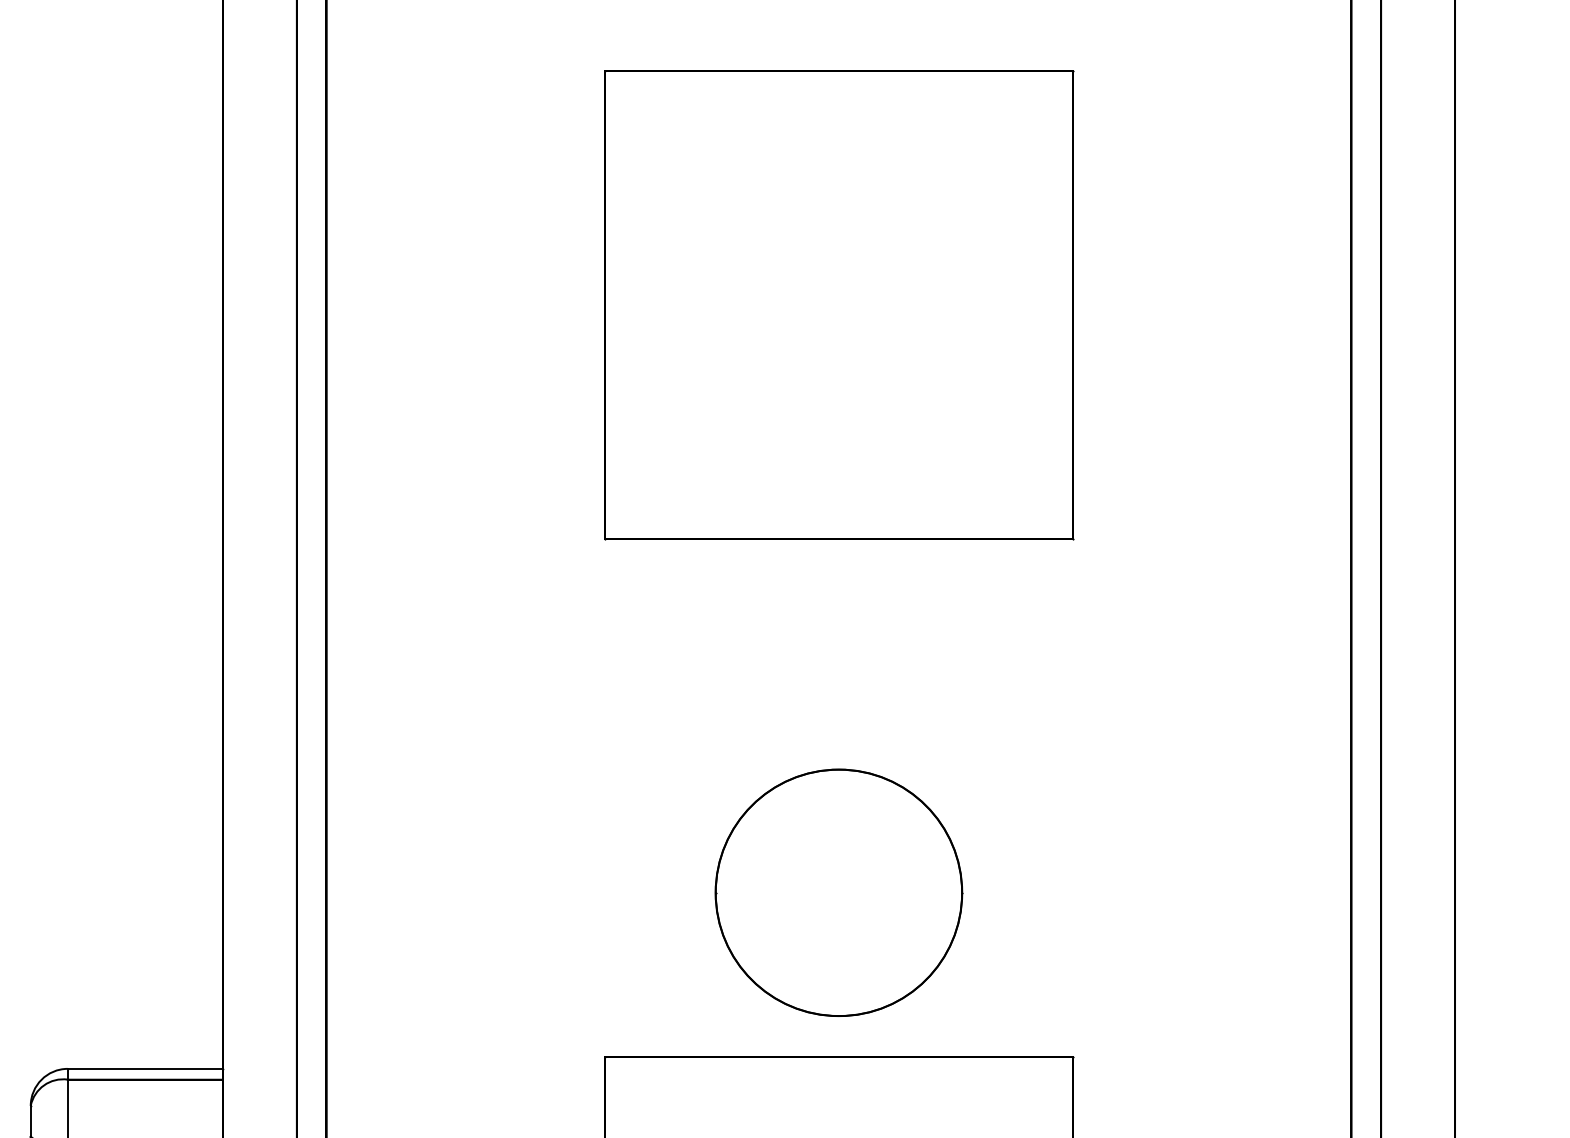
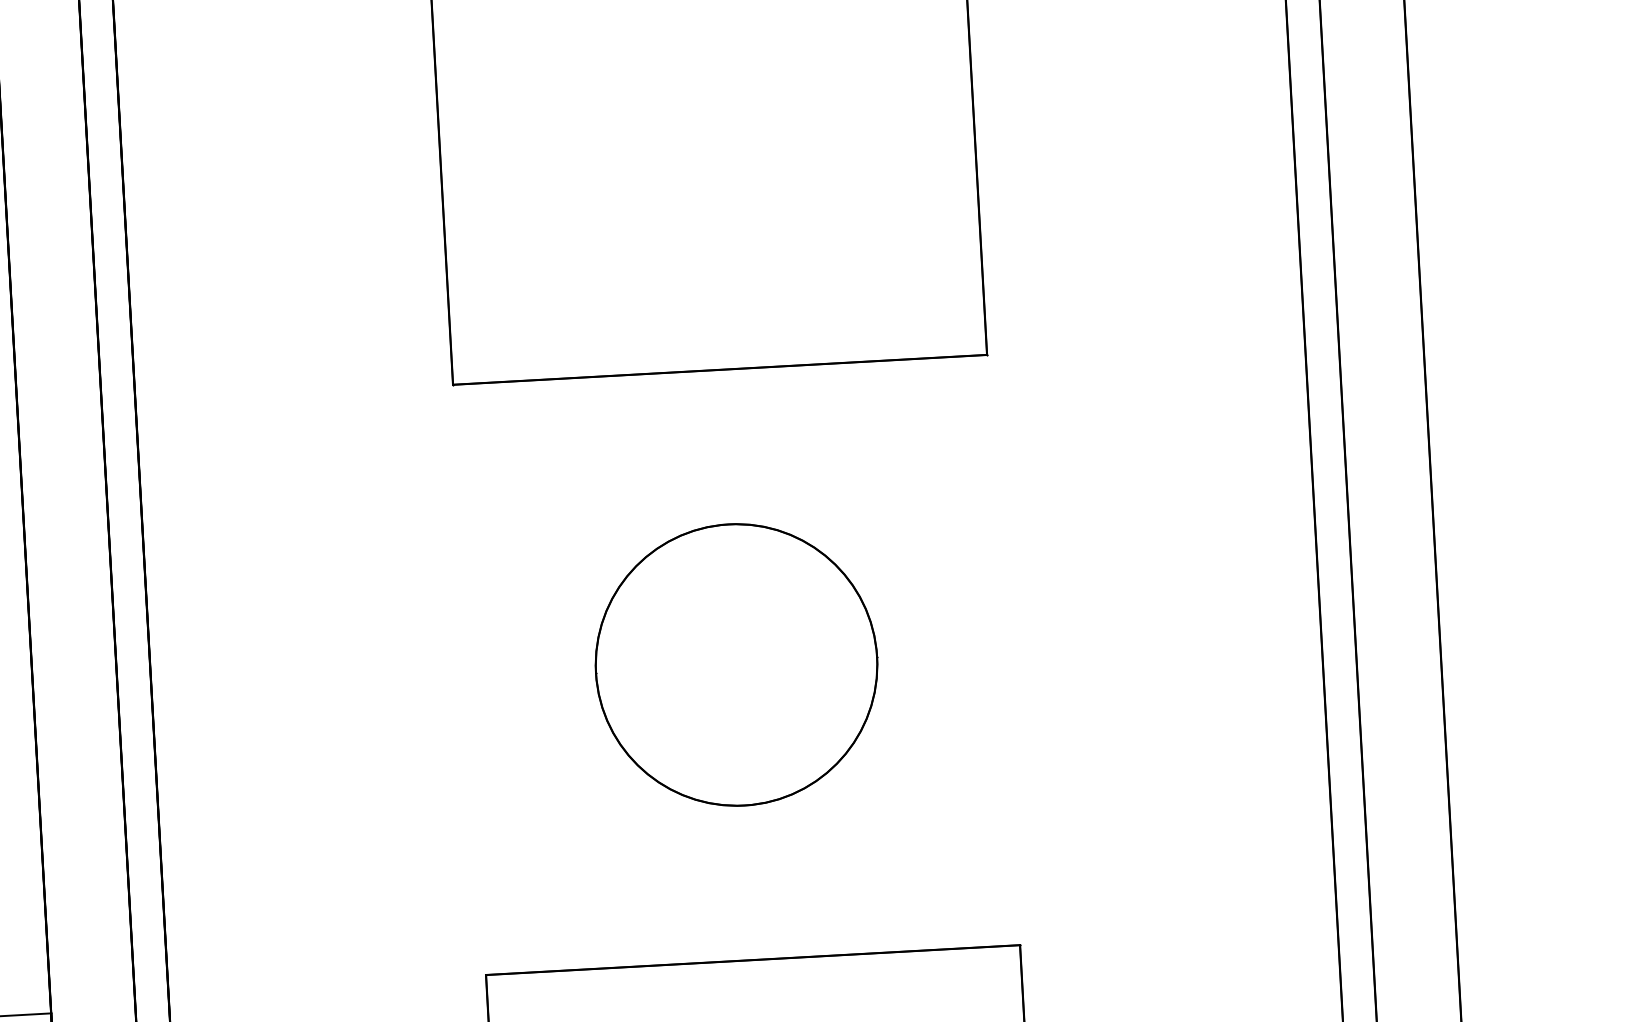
part: (838, 892) -> (736, 664), moved

